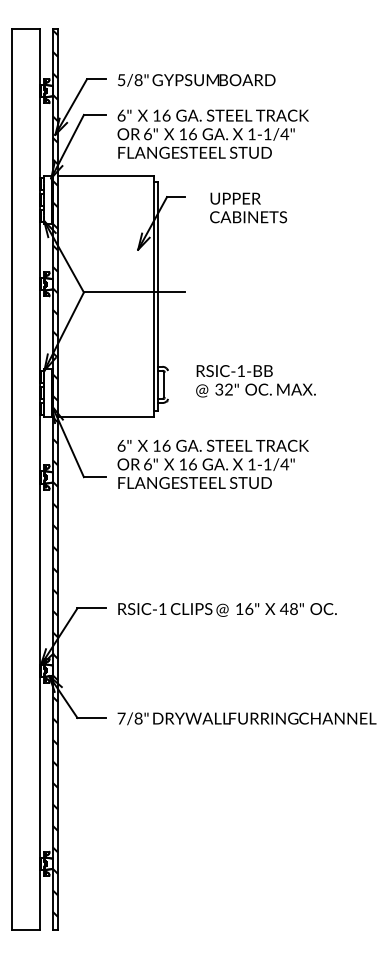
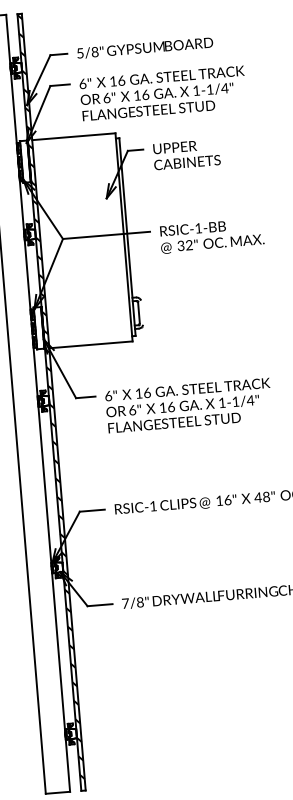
text: (248, 207) -> (186, 154), moved
text: (255, 381) -> (211, 236), moved
text: (212, 463) -> (188, 404), moved

